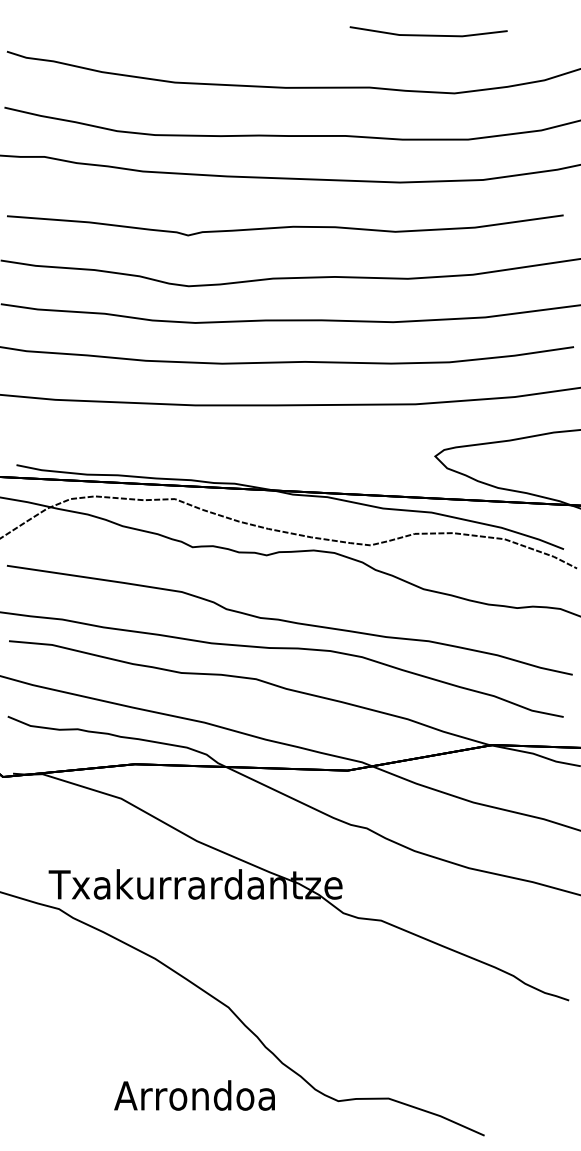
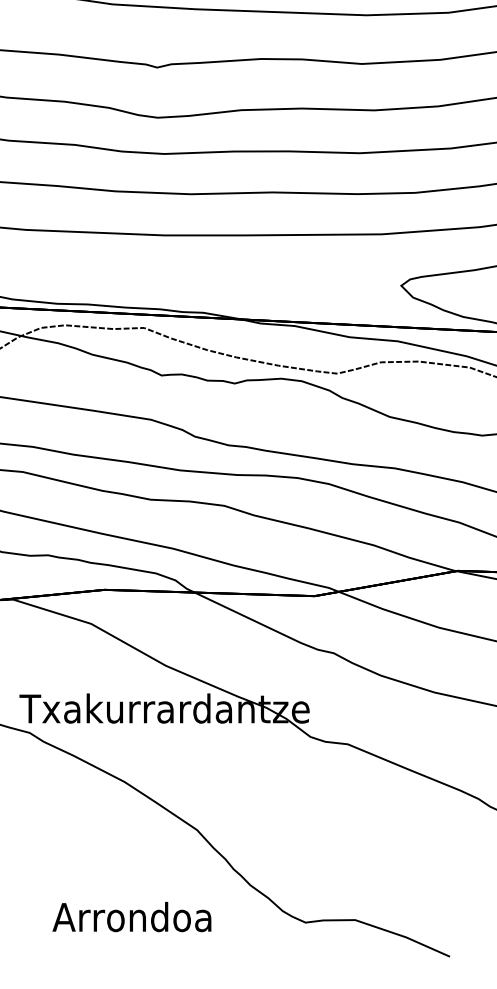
text: (194, 1095) -> (131, 917), moved

